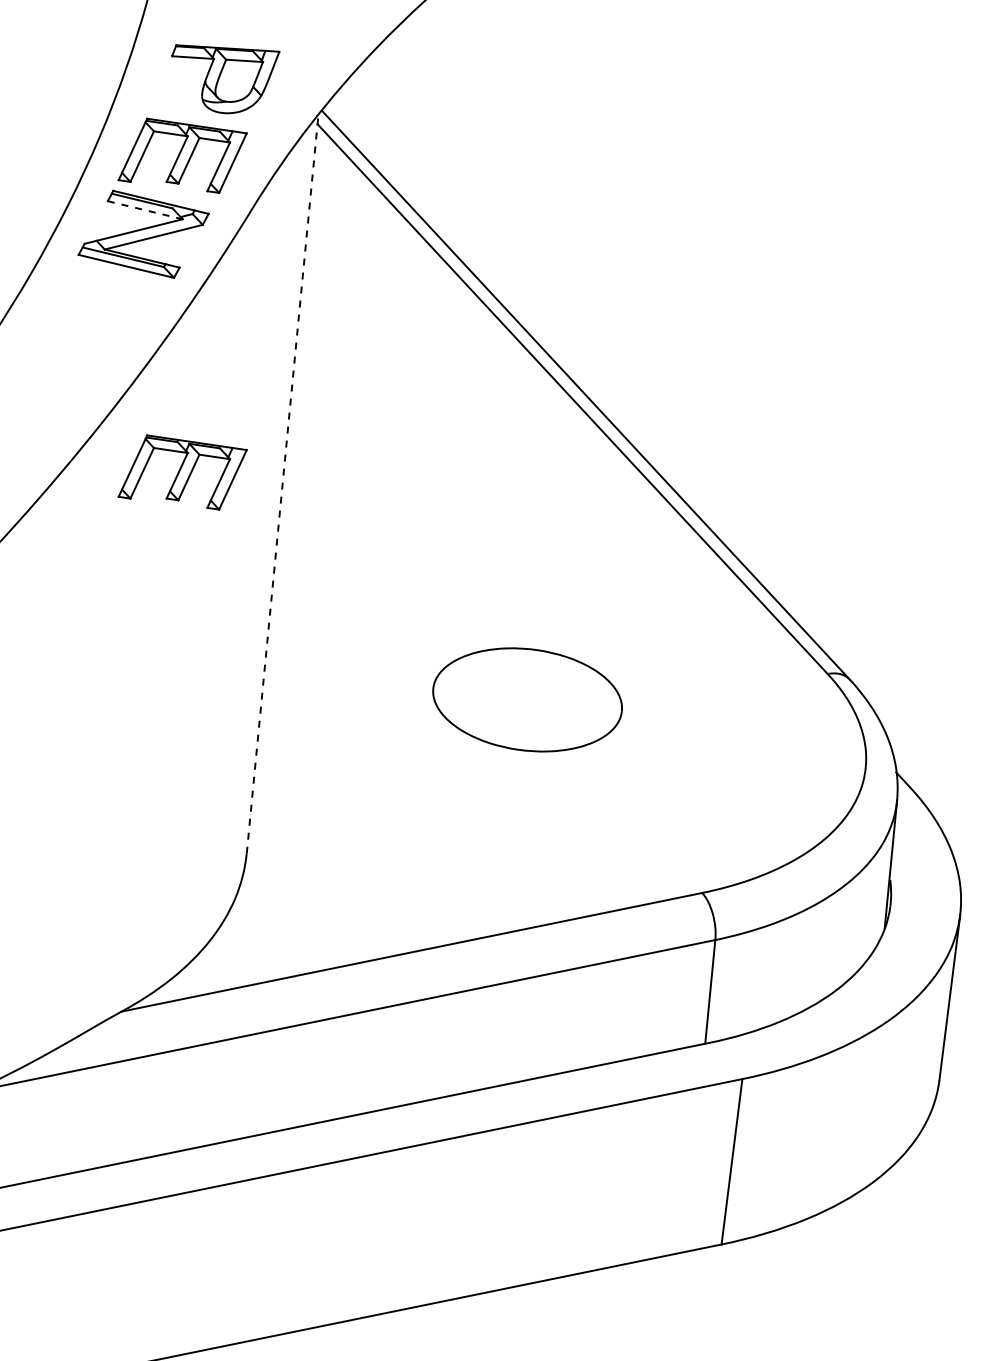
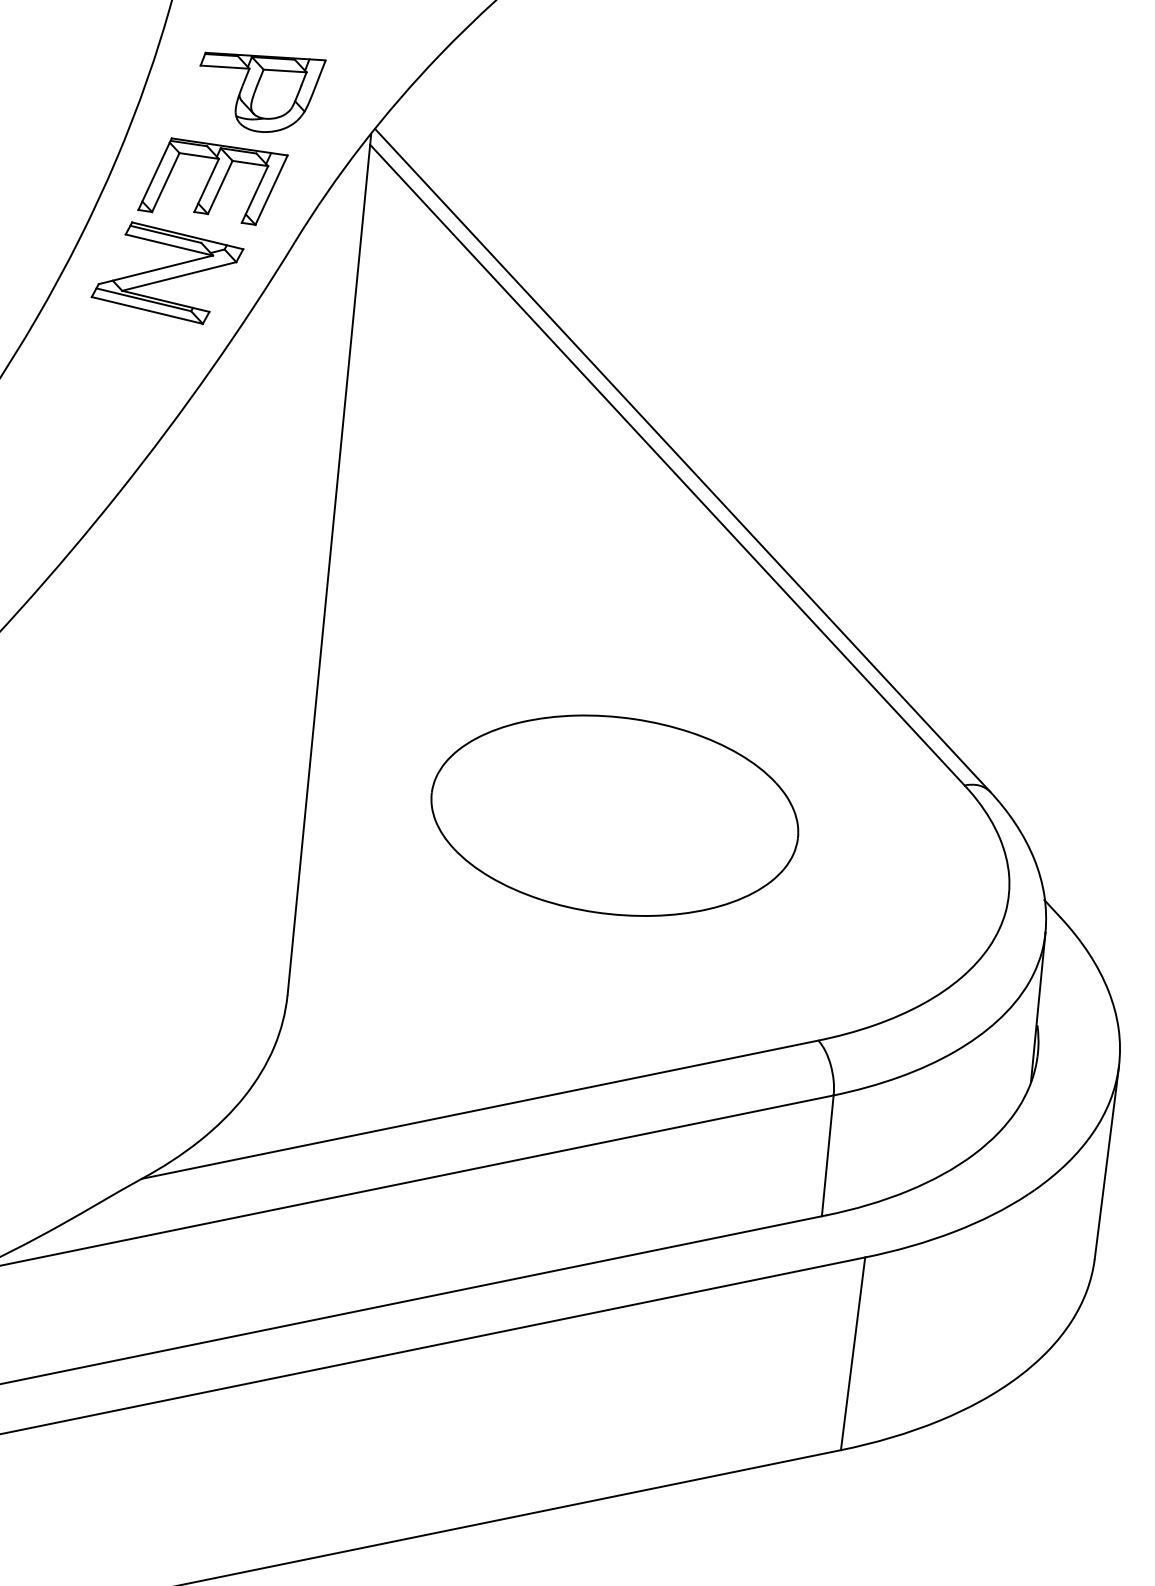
line: (145, 210) -> (169, 245), dashed -> solid
part: (182, 472) -> (212, 550), removed
line: (282, 484) -> (329, 564), dashed -> solid
part: (527, 699) -> (614, 815), size x1.67

